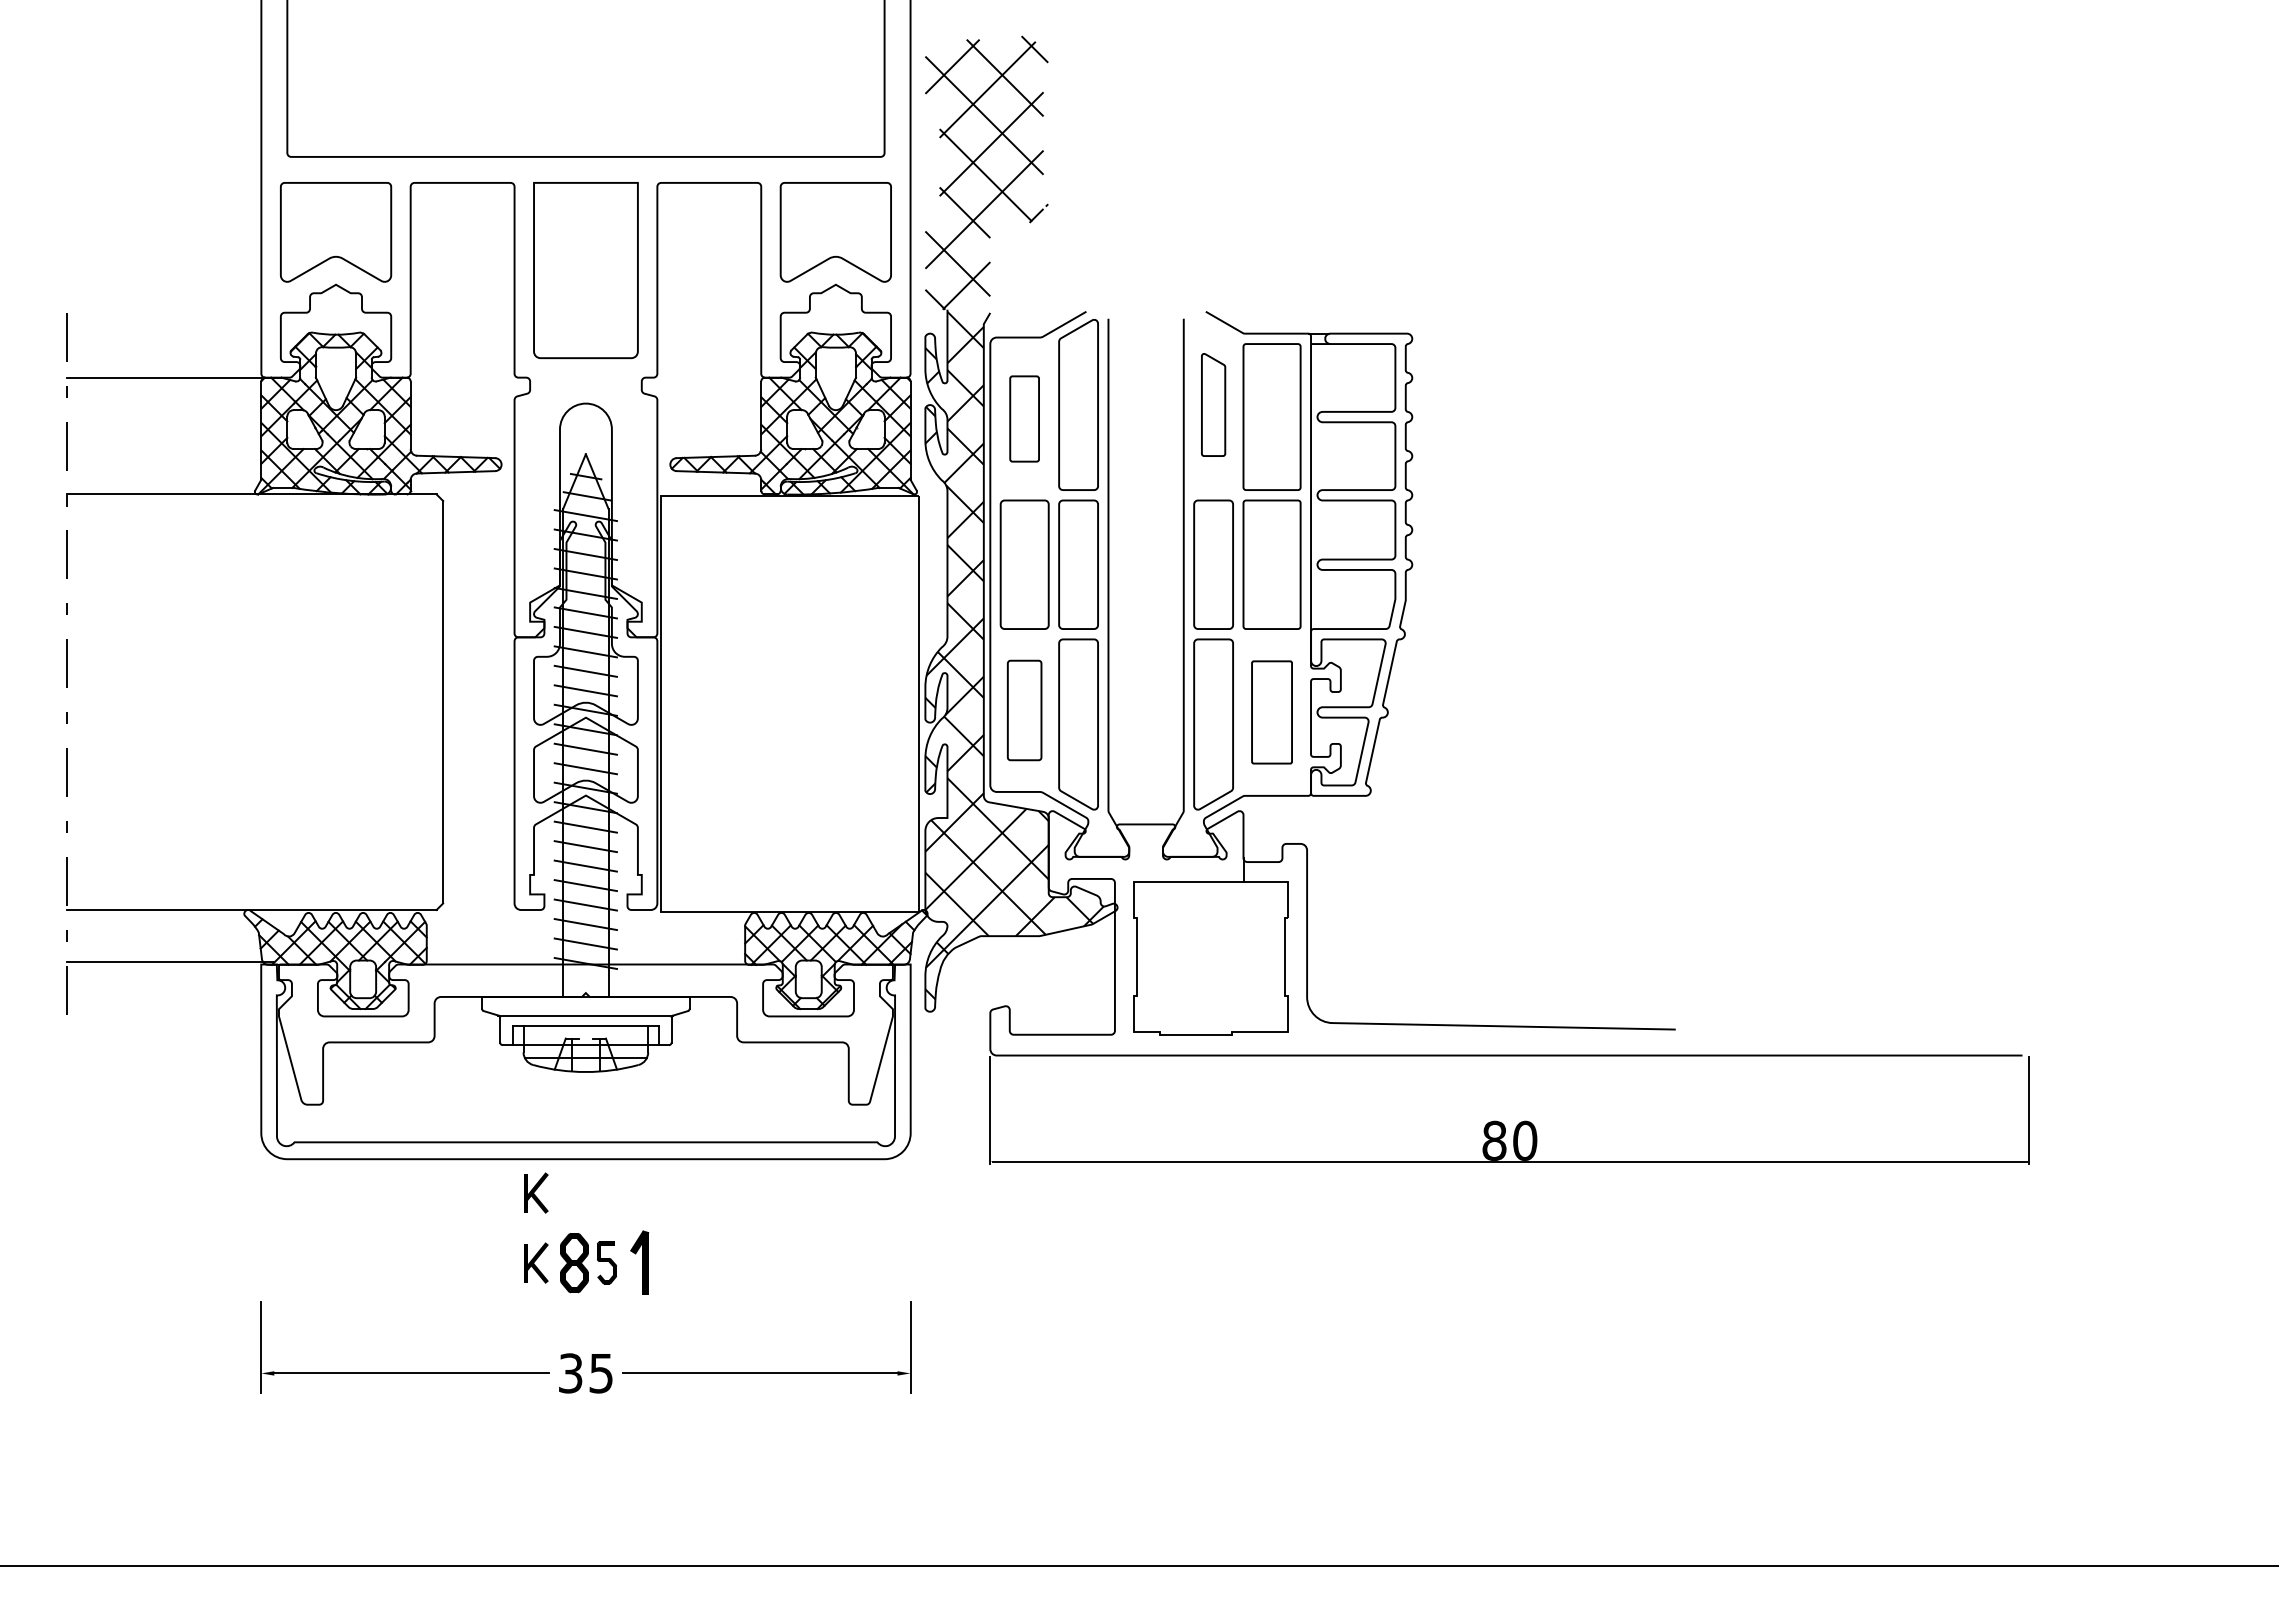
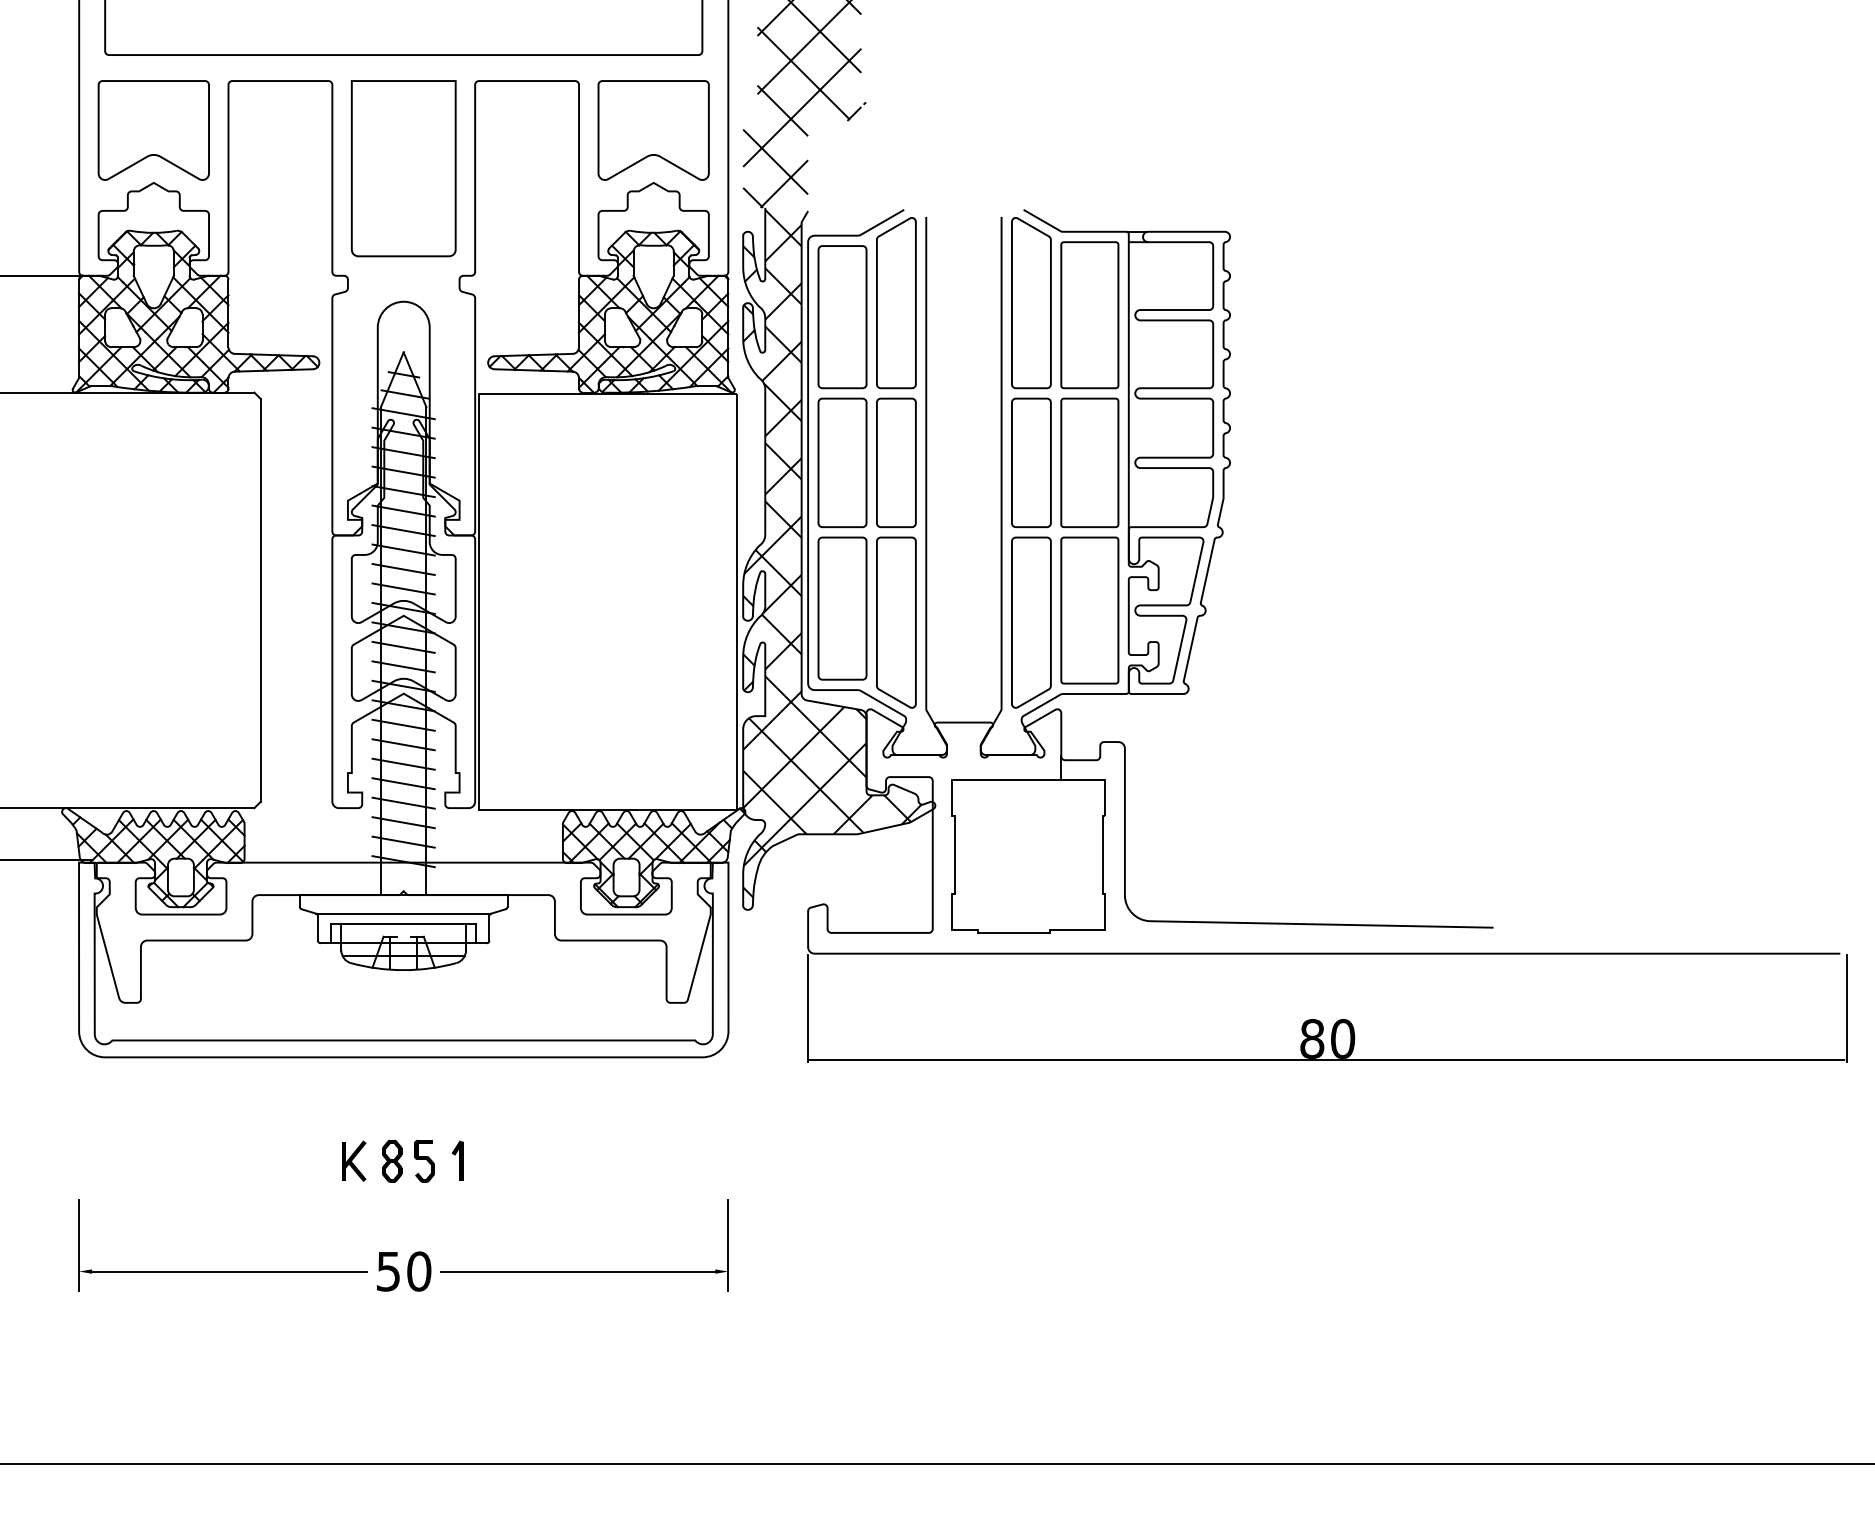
part: (1213, 404) -> (1031, 302), size x1.67
part: (1024, 418) -> (842, 316), size x1.67
part: (1024, 710) -> (842, 608), size x1.43
part: (1271, 712) -> (1089, 610), size x1.43
part: (536, 1192) -> (354, 1090), removed
part: (574, 1262) -> (392, 1160), size x0.71
part: (639, 1262) -> (457, 1160), size x0.62
text: (586, 1373) -> (404, 1271), 35 -> 50

